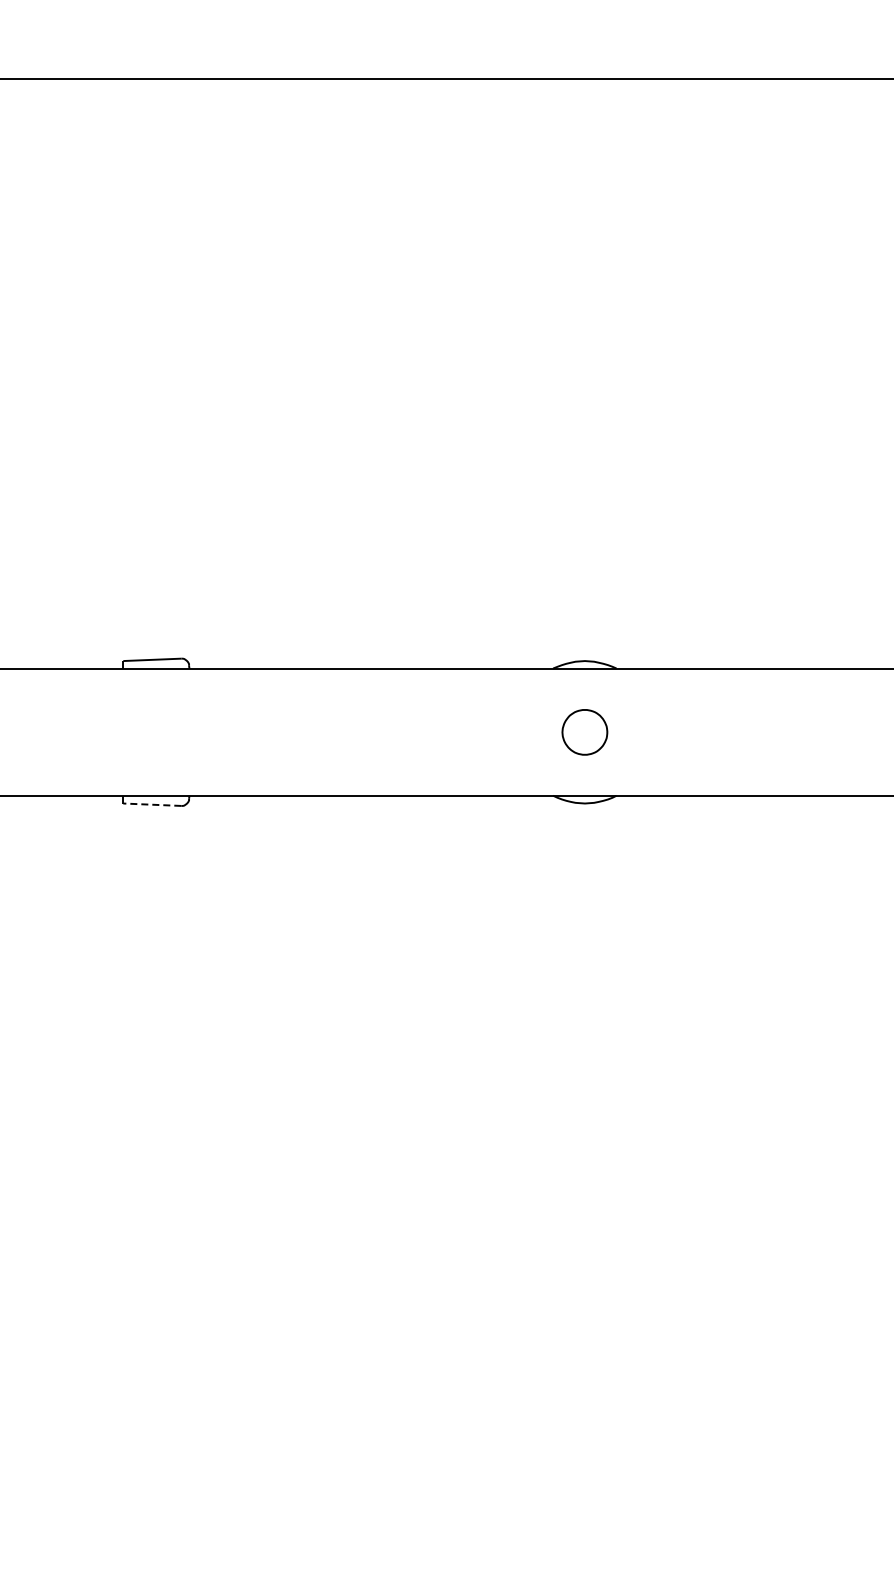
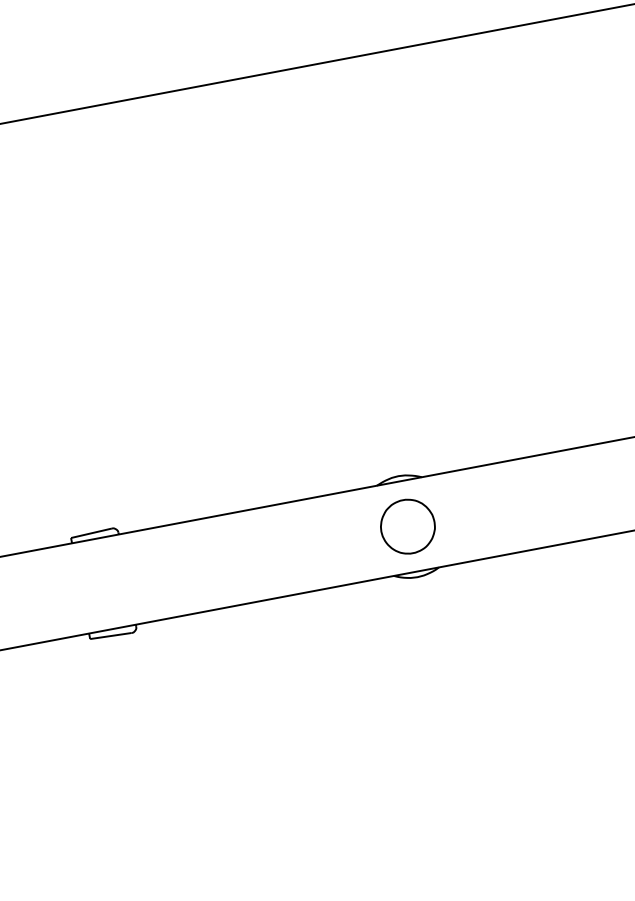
part: (584, 732) -> (407, 526), size x1.67
line: (151, 804) -> (110, 635), dashed -> solid

